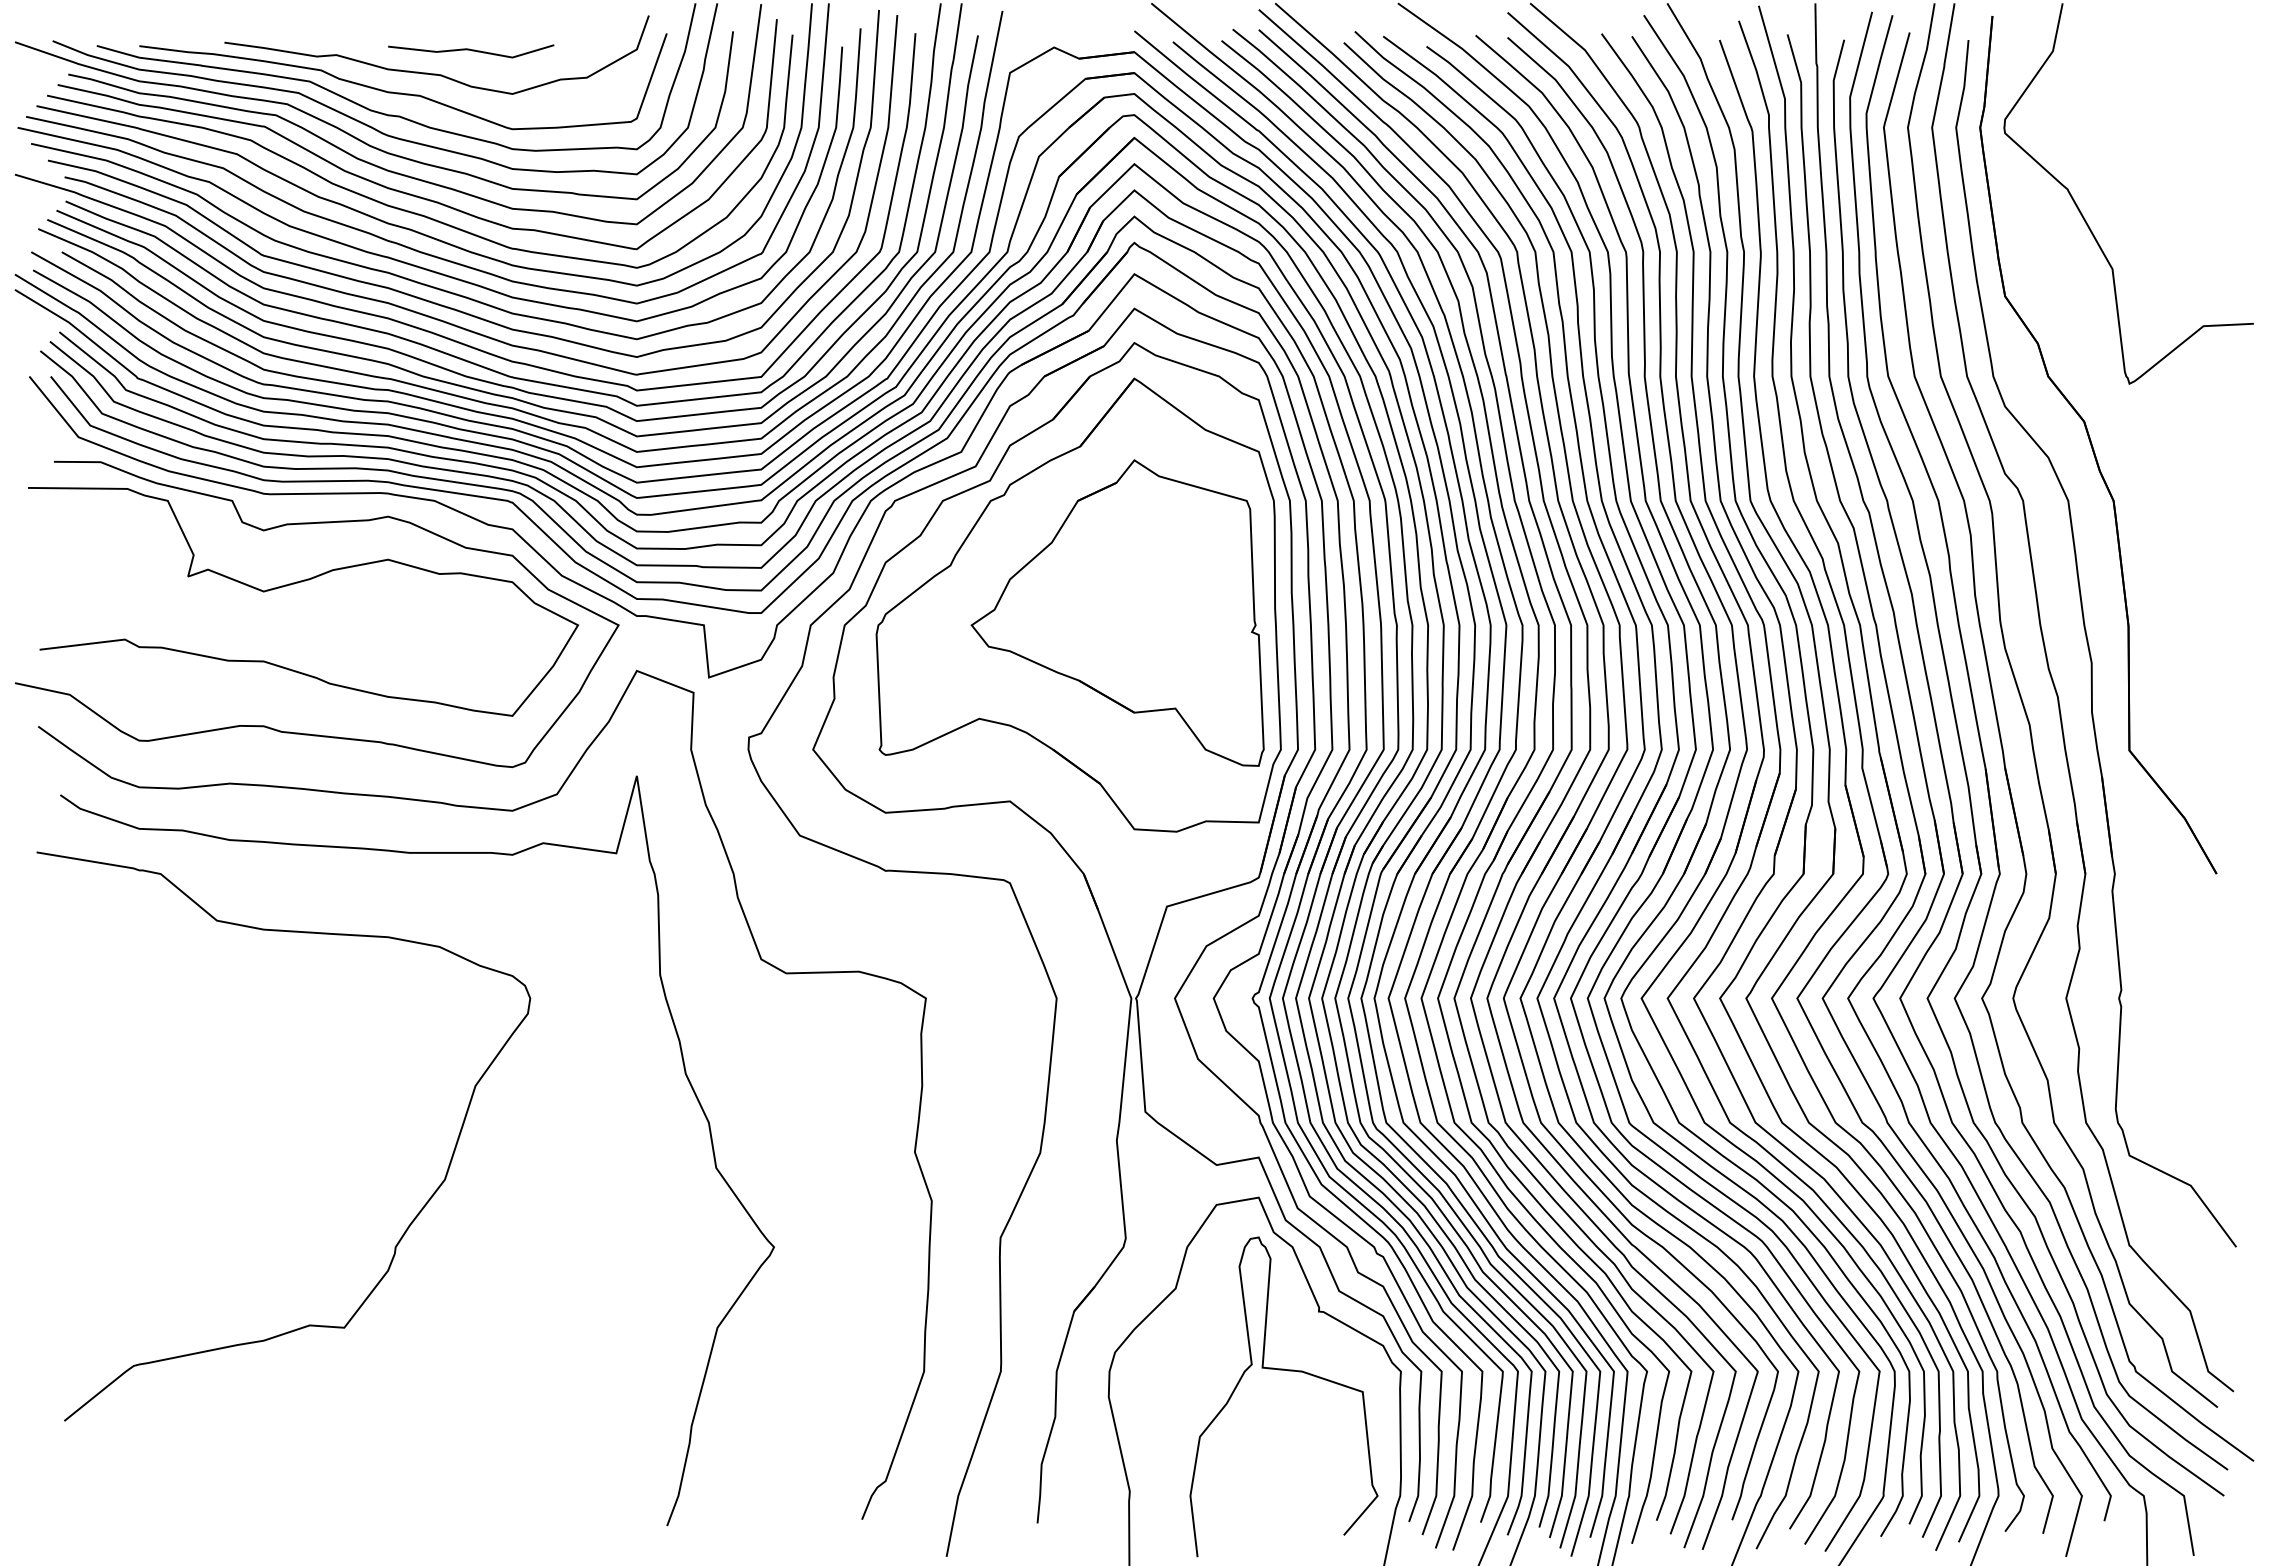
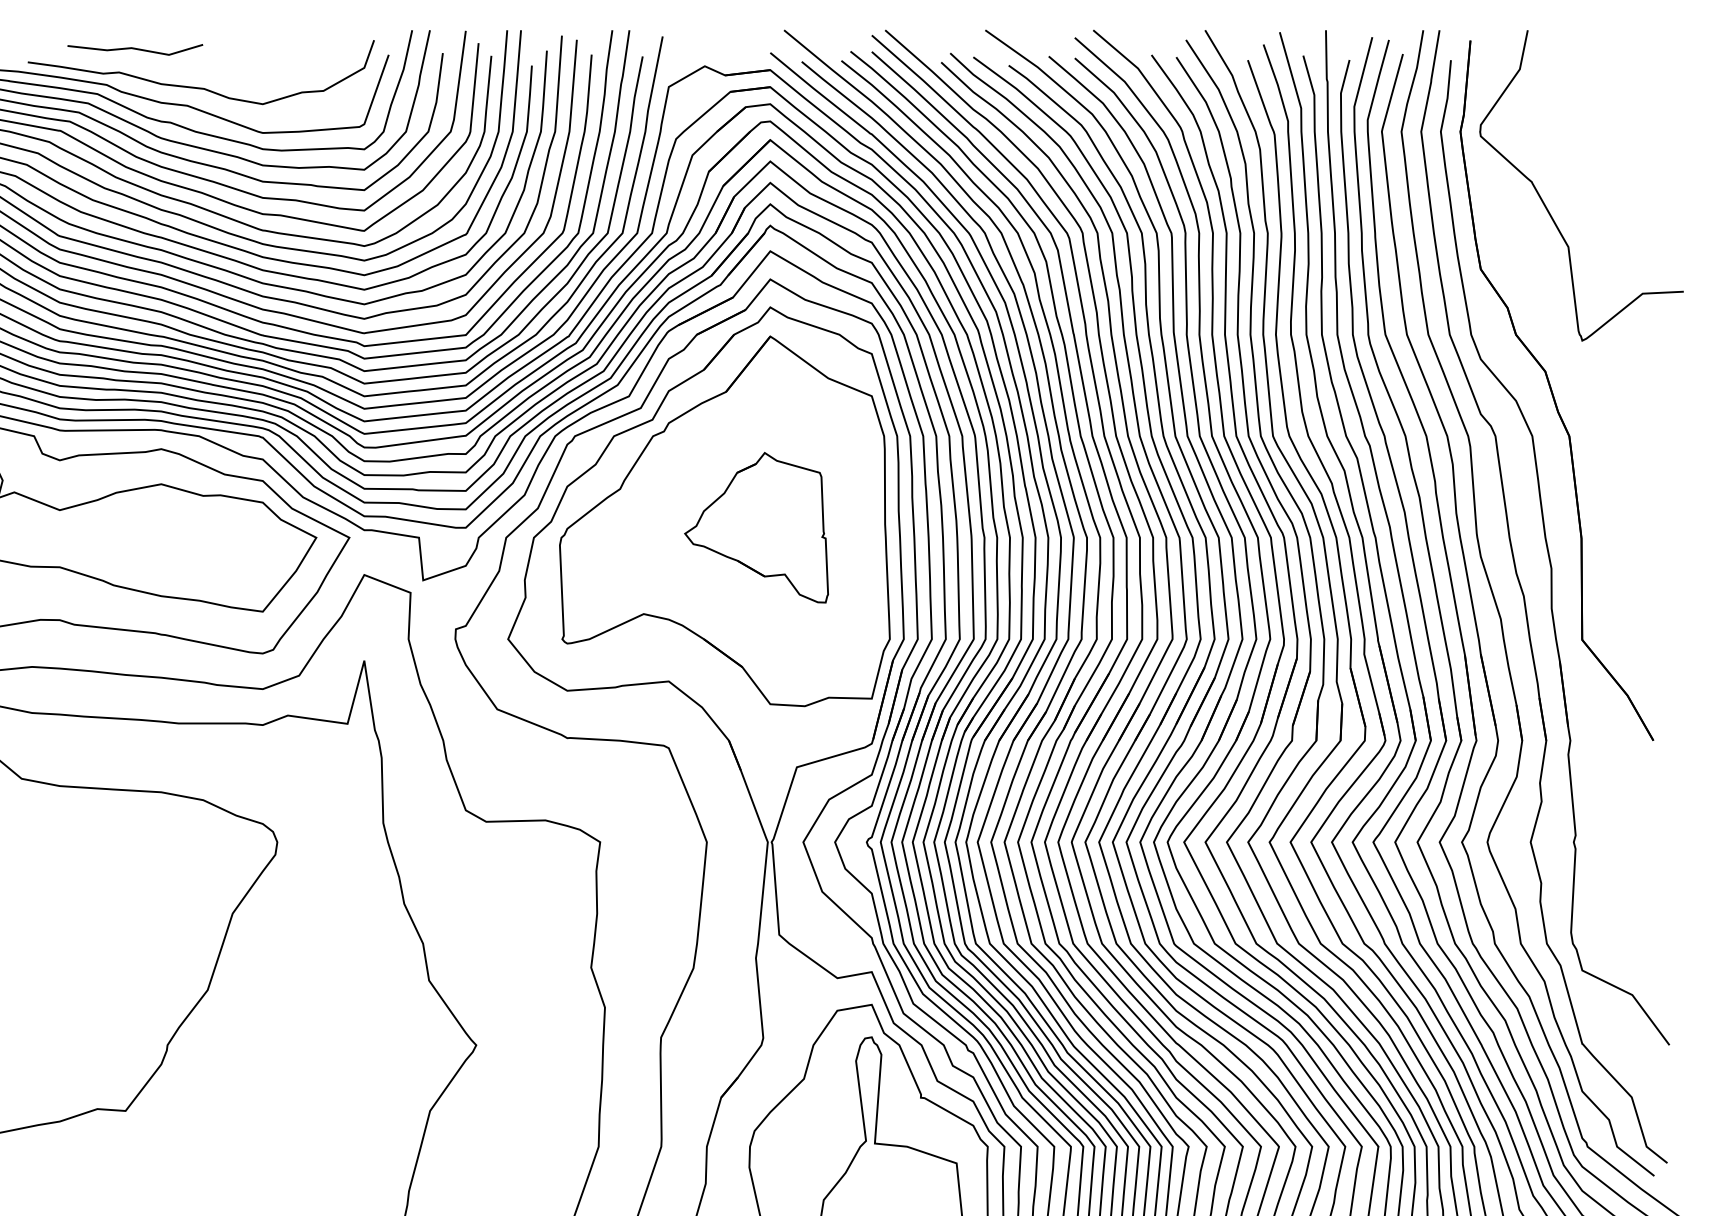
line: (471, 50) -> (135, 49), moved
part: (1117, 612) -> (756, 527), size x0.6

